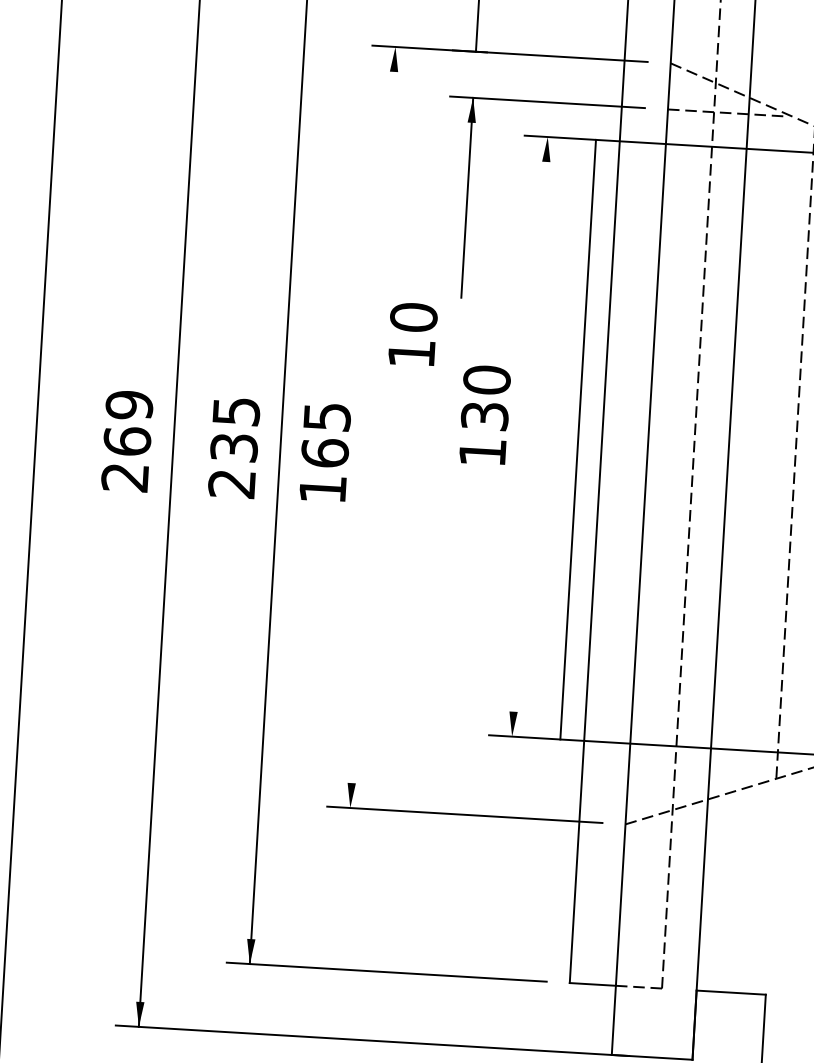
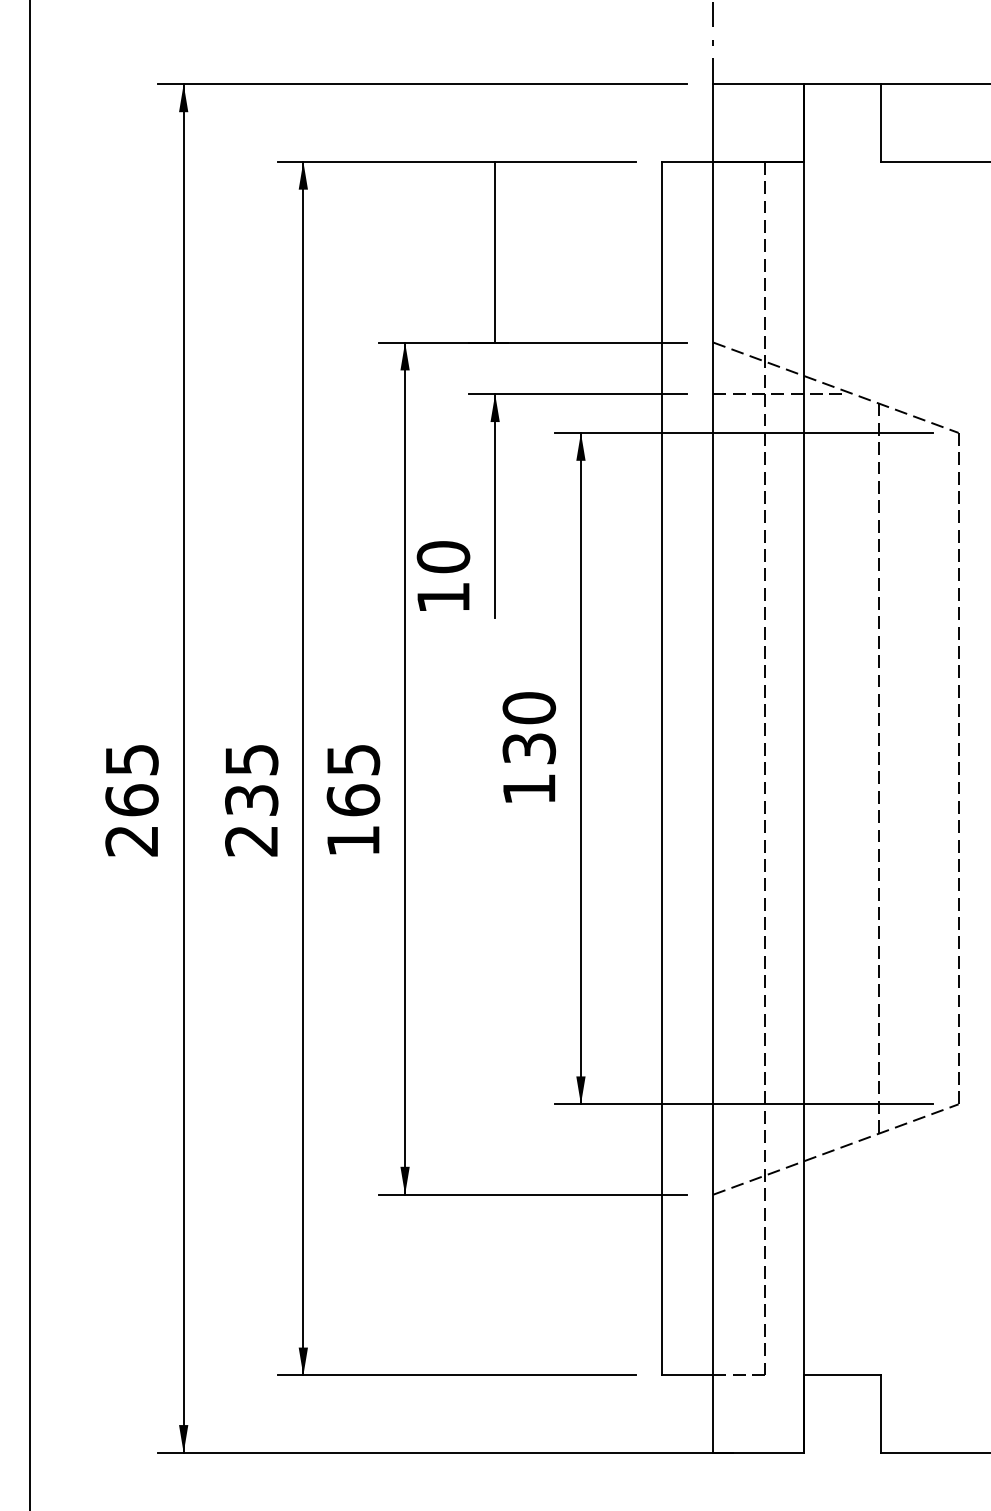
text: (412, 333) -> (443, 575), moved
text: (129, 405) -> (131, 760), 269 -> 265
line: (373, 427) -> (405, 768), added
line: (577, 439) -> (580, 768), moved

